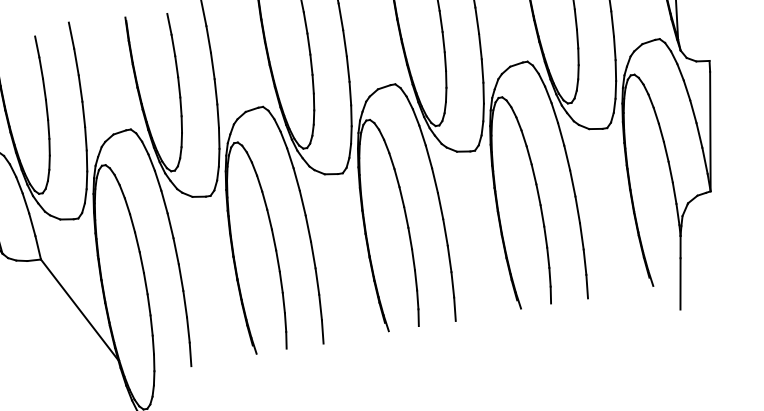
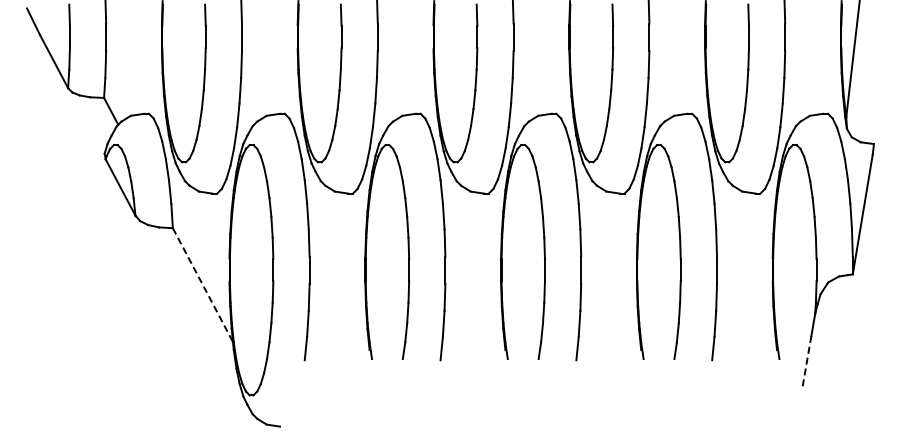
line: (680, 283) -> (806, 361), solid -> dashed
line: (80, 310) -> (203, 285), solid -> dashed

